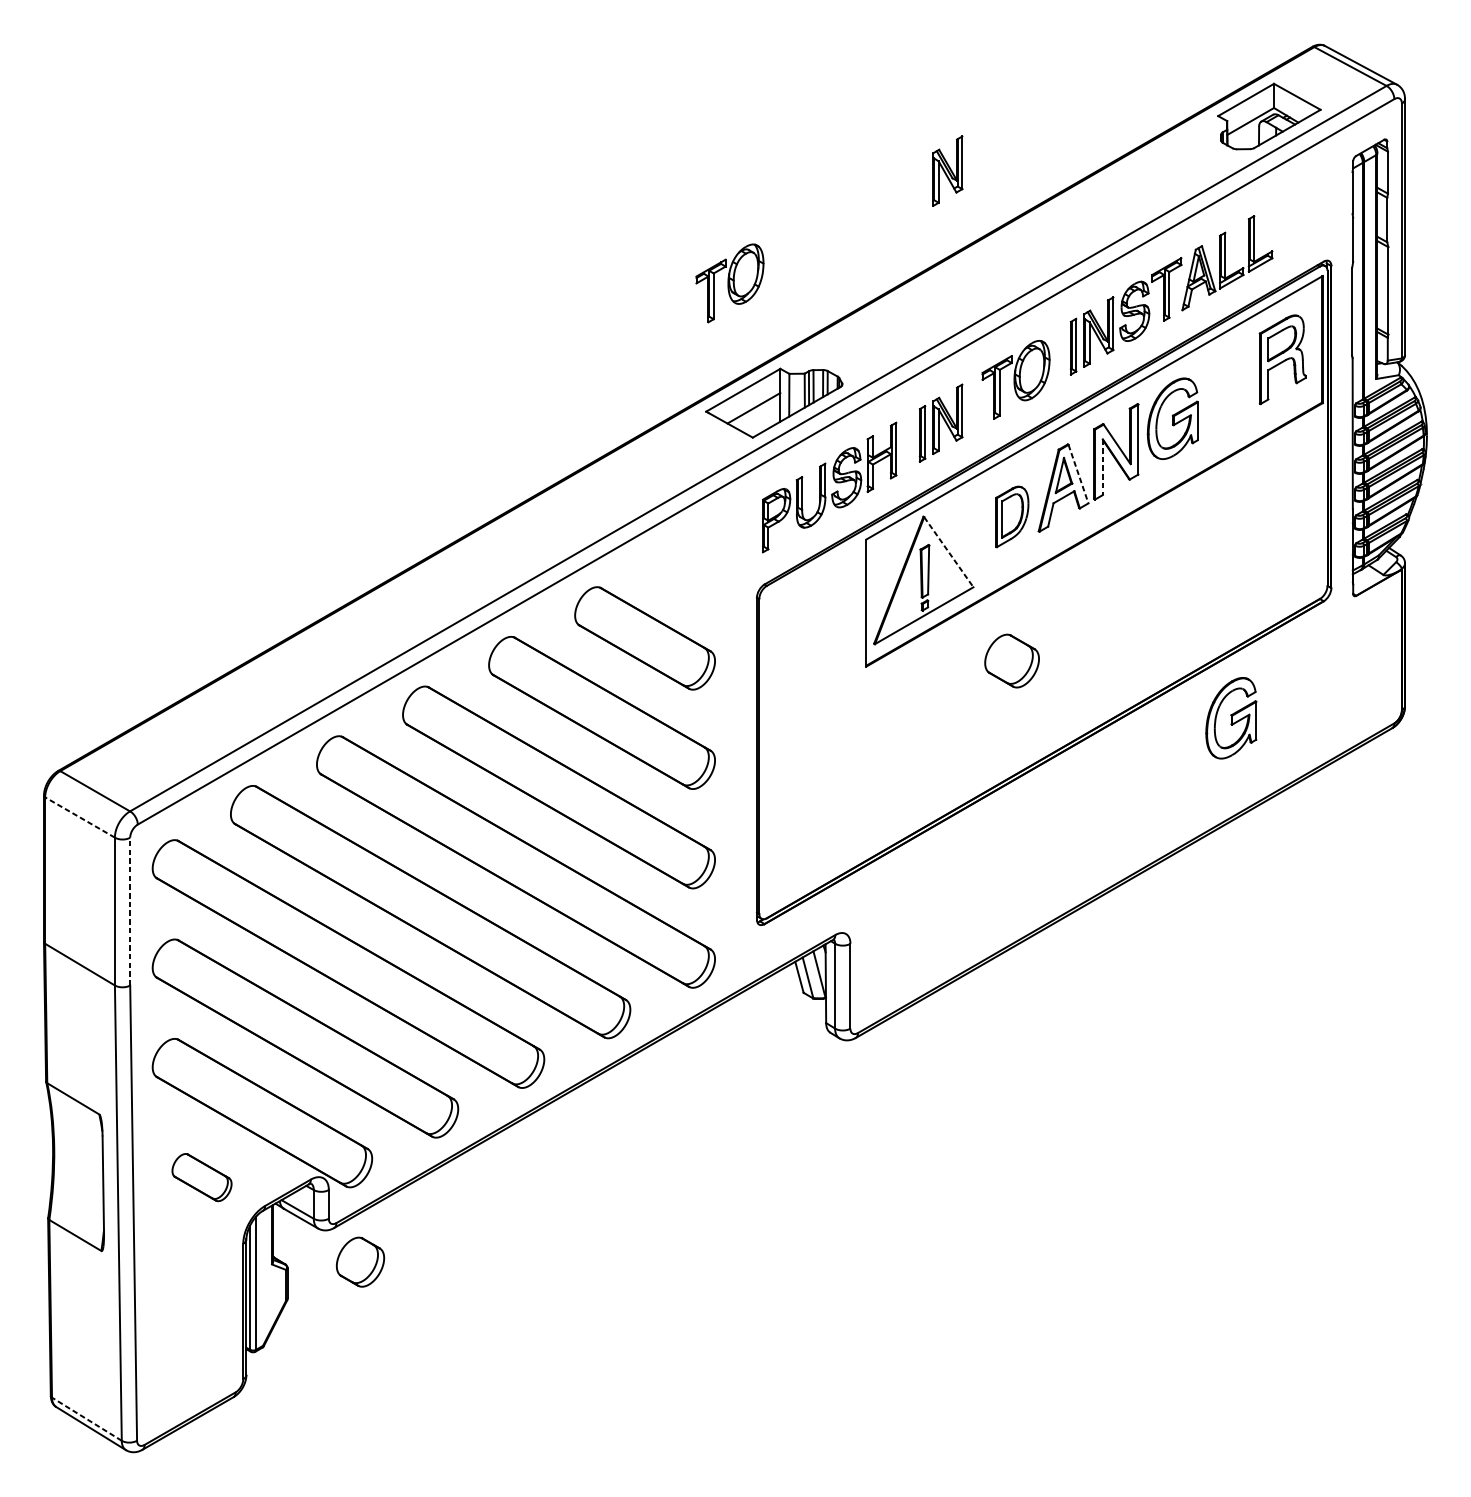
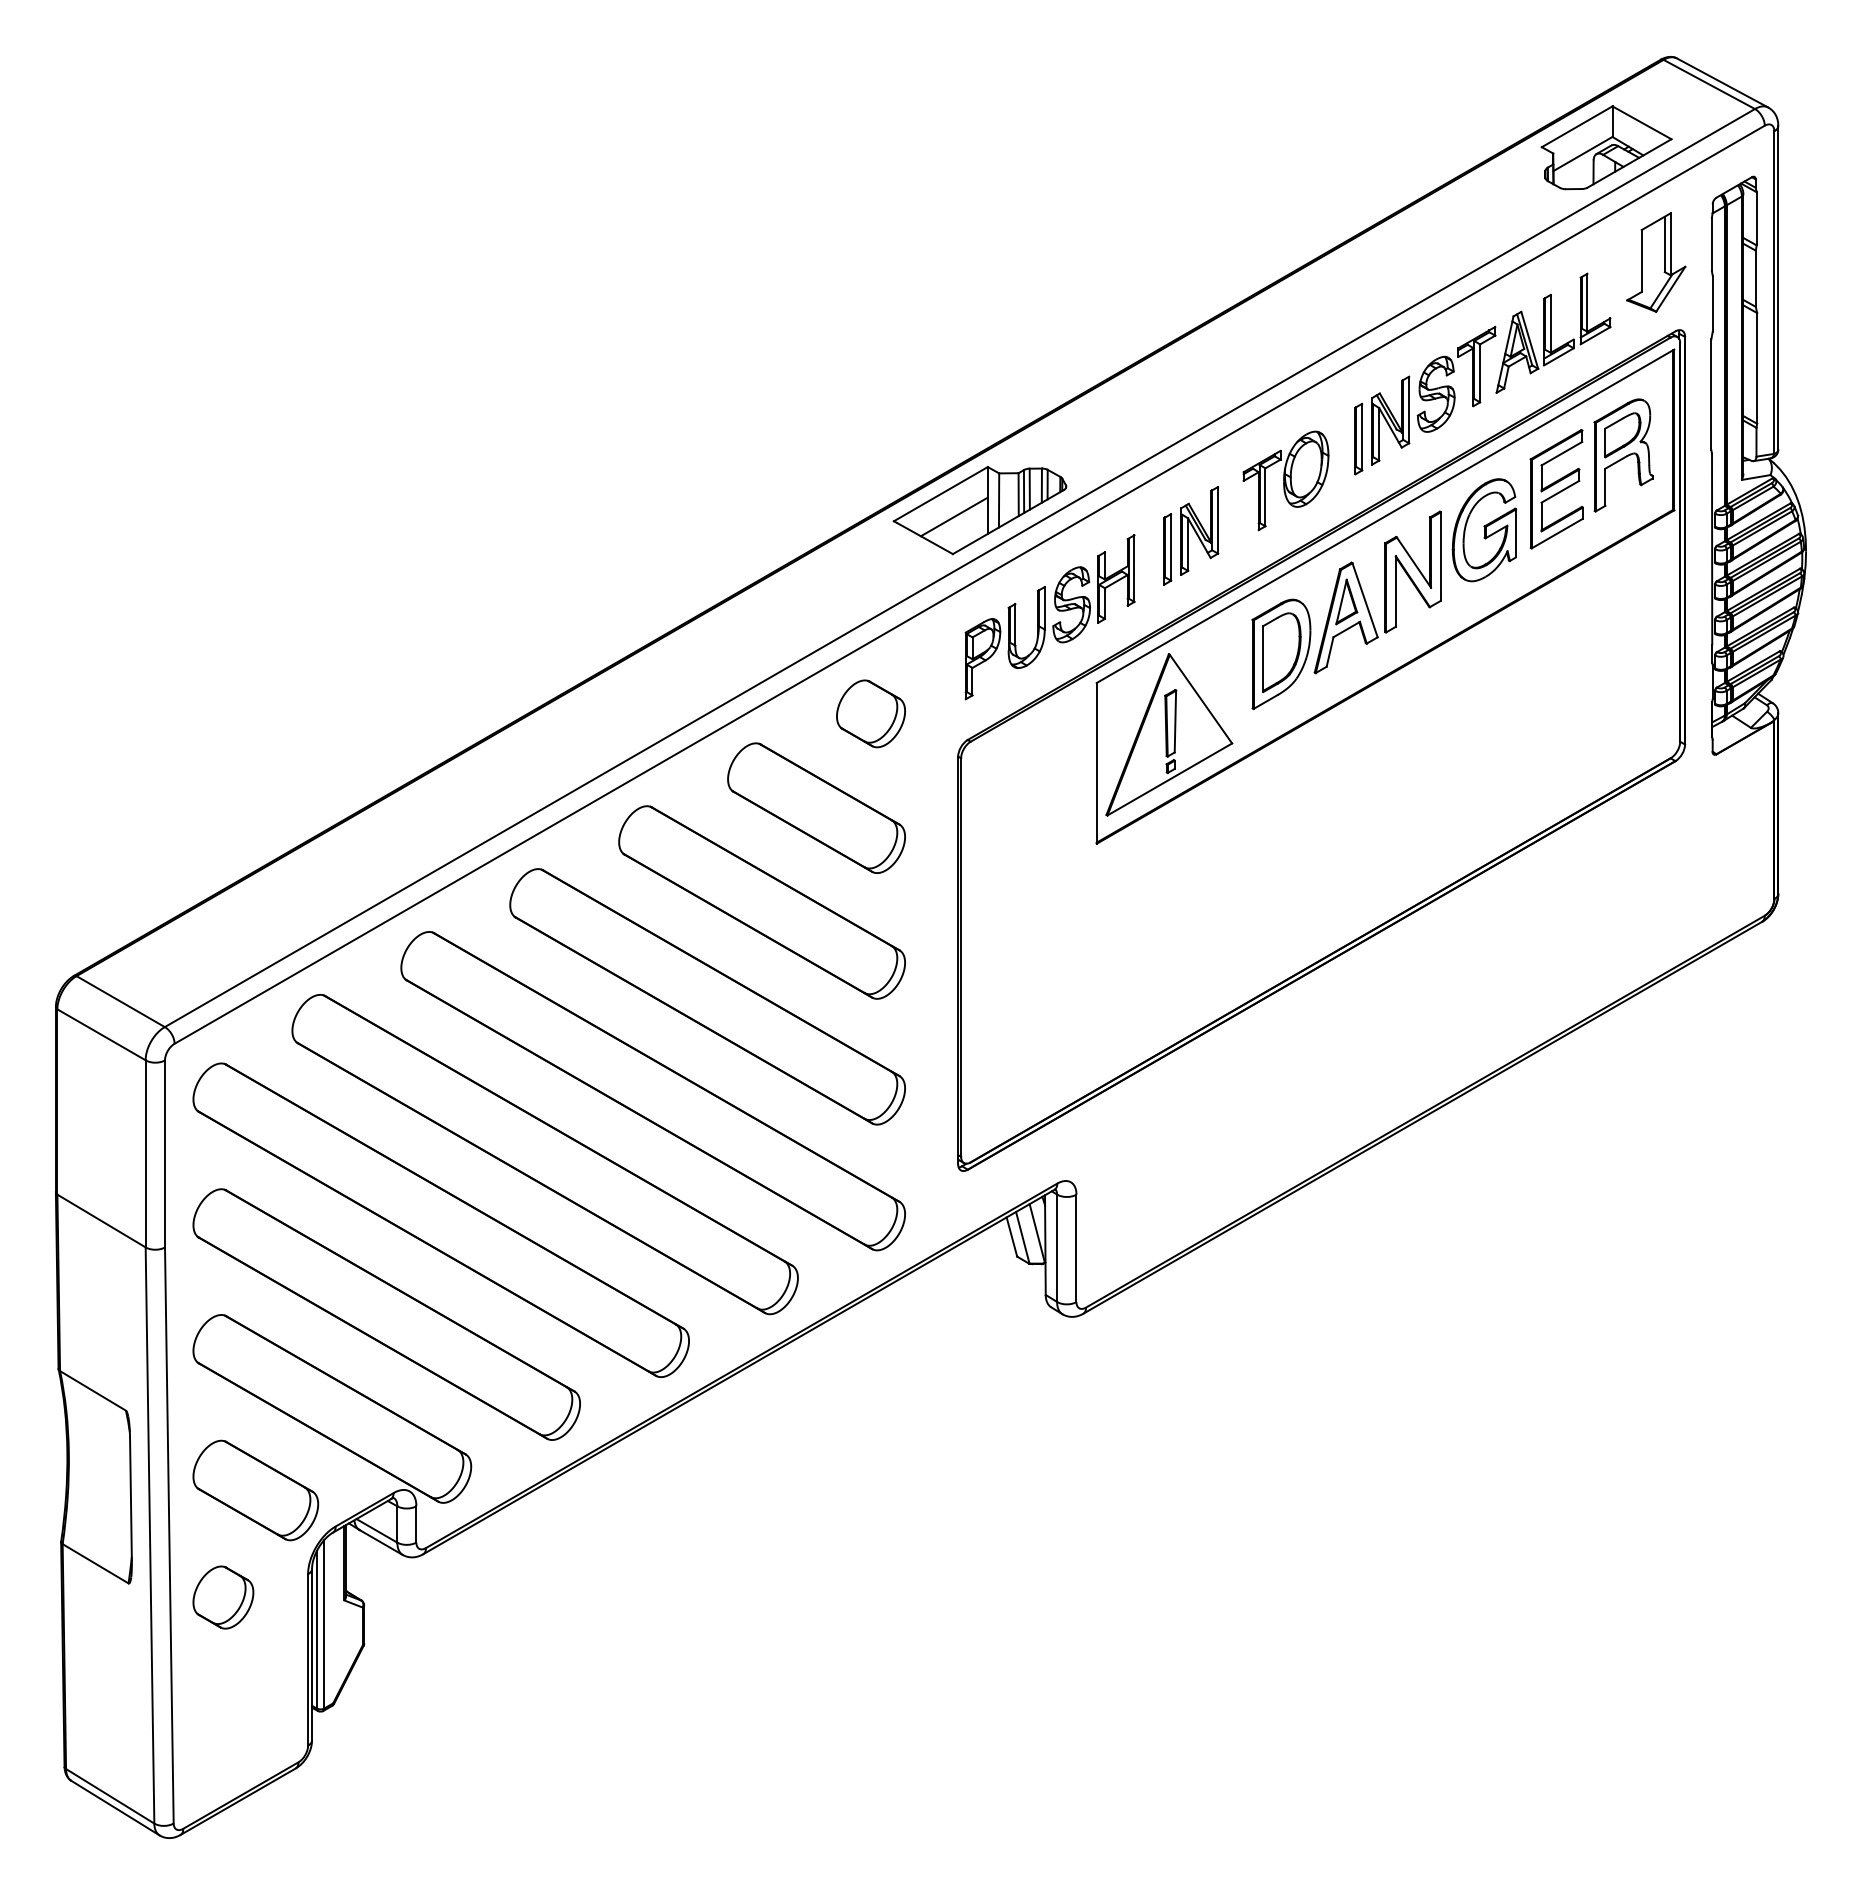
part: (947, 170) -> (1199, 216), removed
part: (1308, 207) -> (1656, 262), added
part: (729, 283) -> (923, 358), removed
part: (1229, 386) -> (1556, 489), added
line: (1102, 467) -> (1395, 592), dashed -> solid
line: (1078, 474) -> (1365, 600), dashed -> solid
part: (1012, 516) -> (1281, 654), size x1.43
line: (949, 552) -> (1201, 699), dashed -> solid
part: (1011, 660) -> (870, 713), moved
part: (1231, 718) -> (1558, 909), removed
line: (80, 817) -> (101, 1034), dashed -> solid
line: (130, 911) -> (165, 1153), dashed -> solid
part: (201, 1177) -> (255, 1490), size x1.67
part: (360, 1262) -> (223, 1597), moved
line: (87, 1419) -> (110, 1796), dashed -> solid

